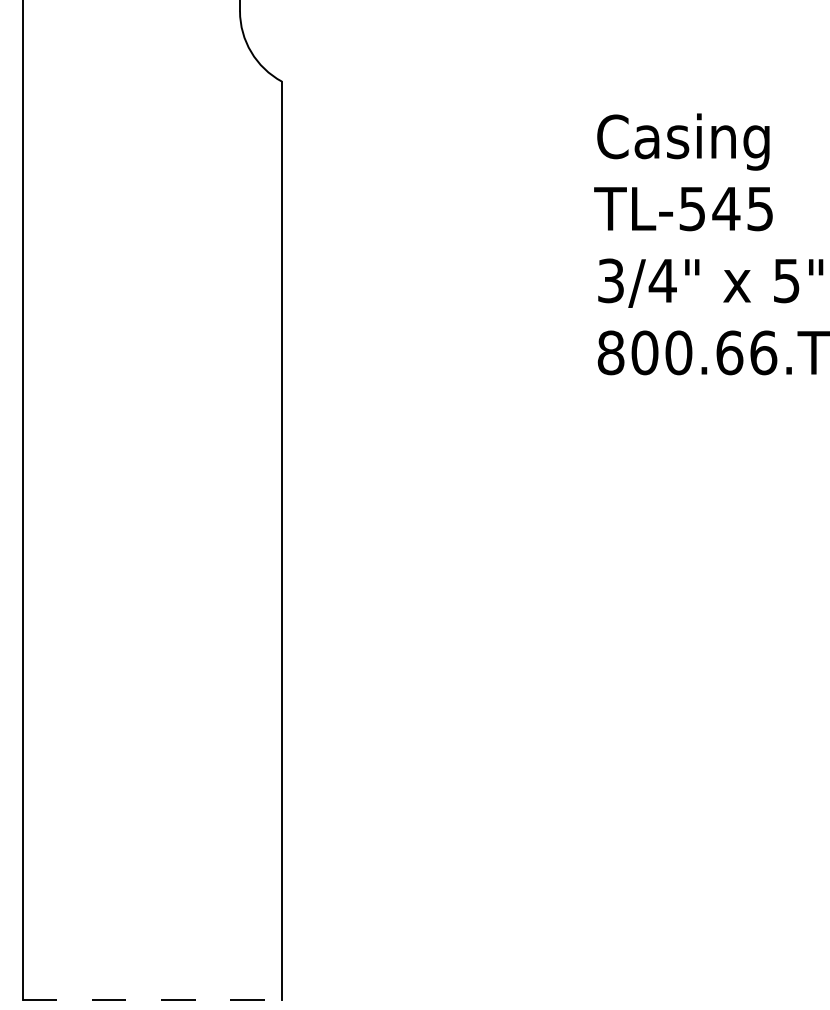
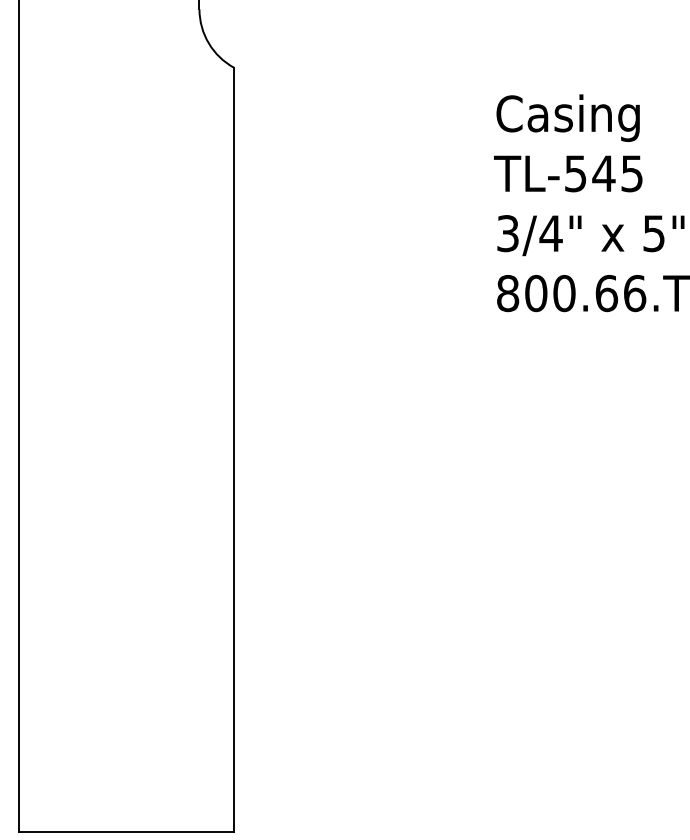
line: (152, 999) -> (126, 831), dashed -> solid

